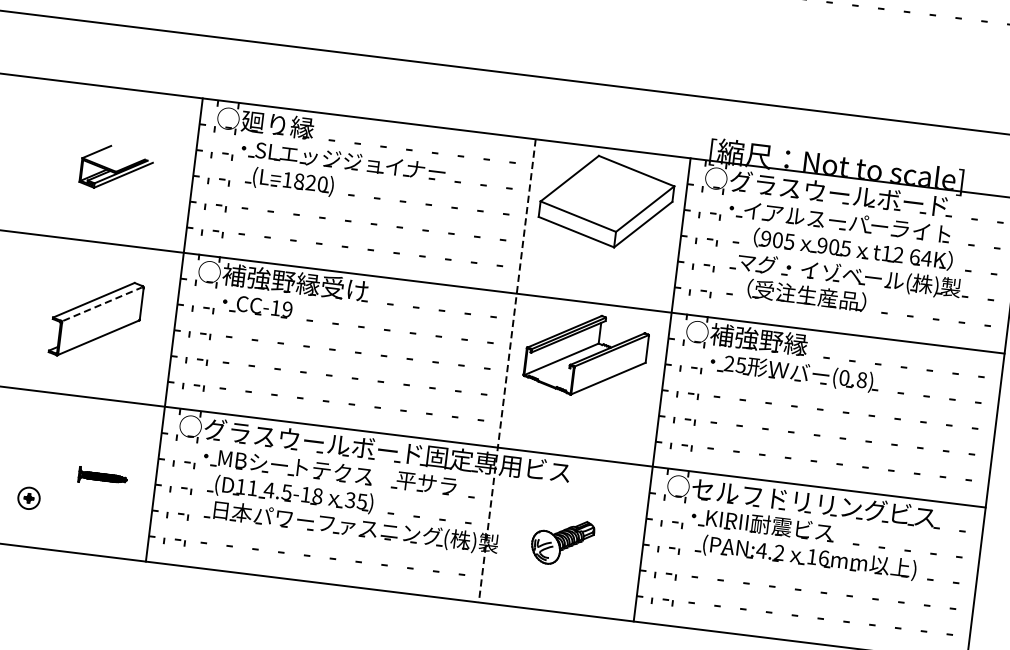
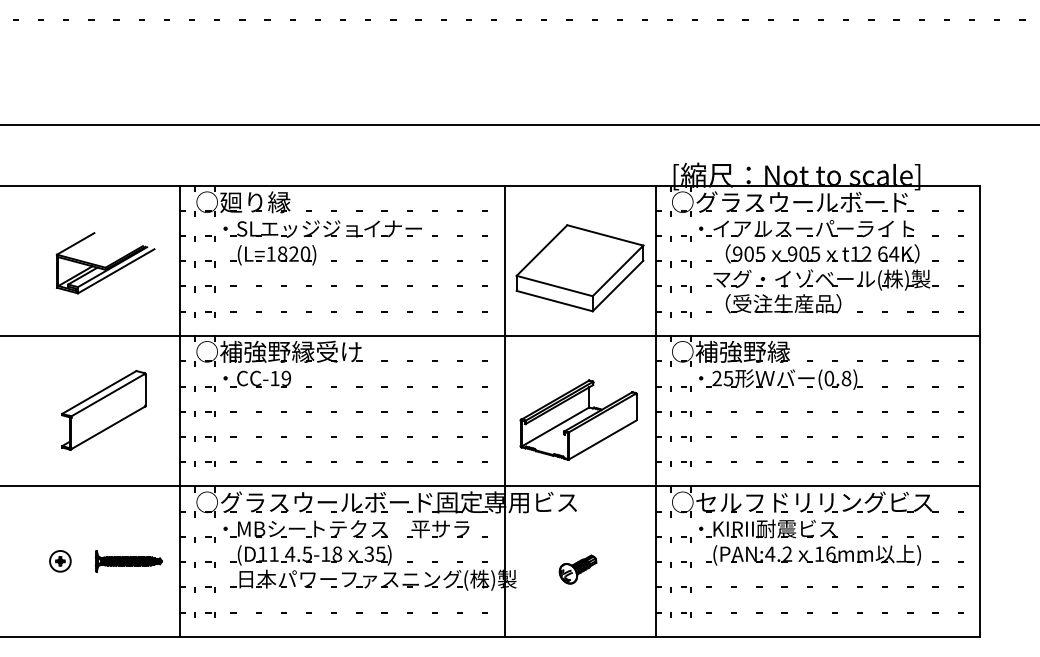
part: (116, 168) -> (105, 263), size x1.43
part: (605, 201) -> (579, 268), moved
line: (103, 303) -> (108, 394), dashed -> solid
part: (586, 354) -> (578, 419), moved
line: (507, 370) -> (504, 411), dashed -> solid
part: (102, 477) -> (128, 561), size x1.43
part: (29, 498) -> (60, 561), moved
part: (562, 542) -> (577, 569), size x0.62

